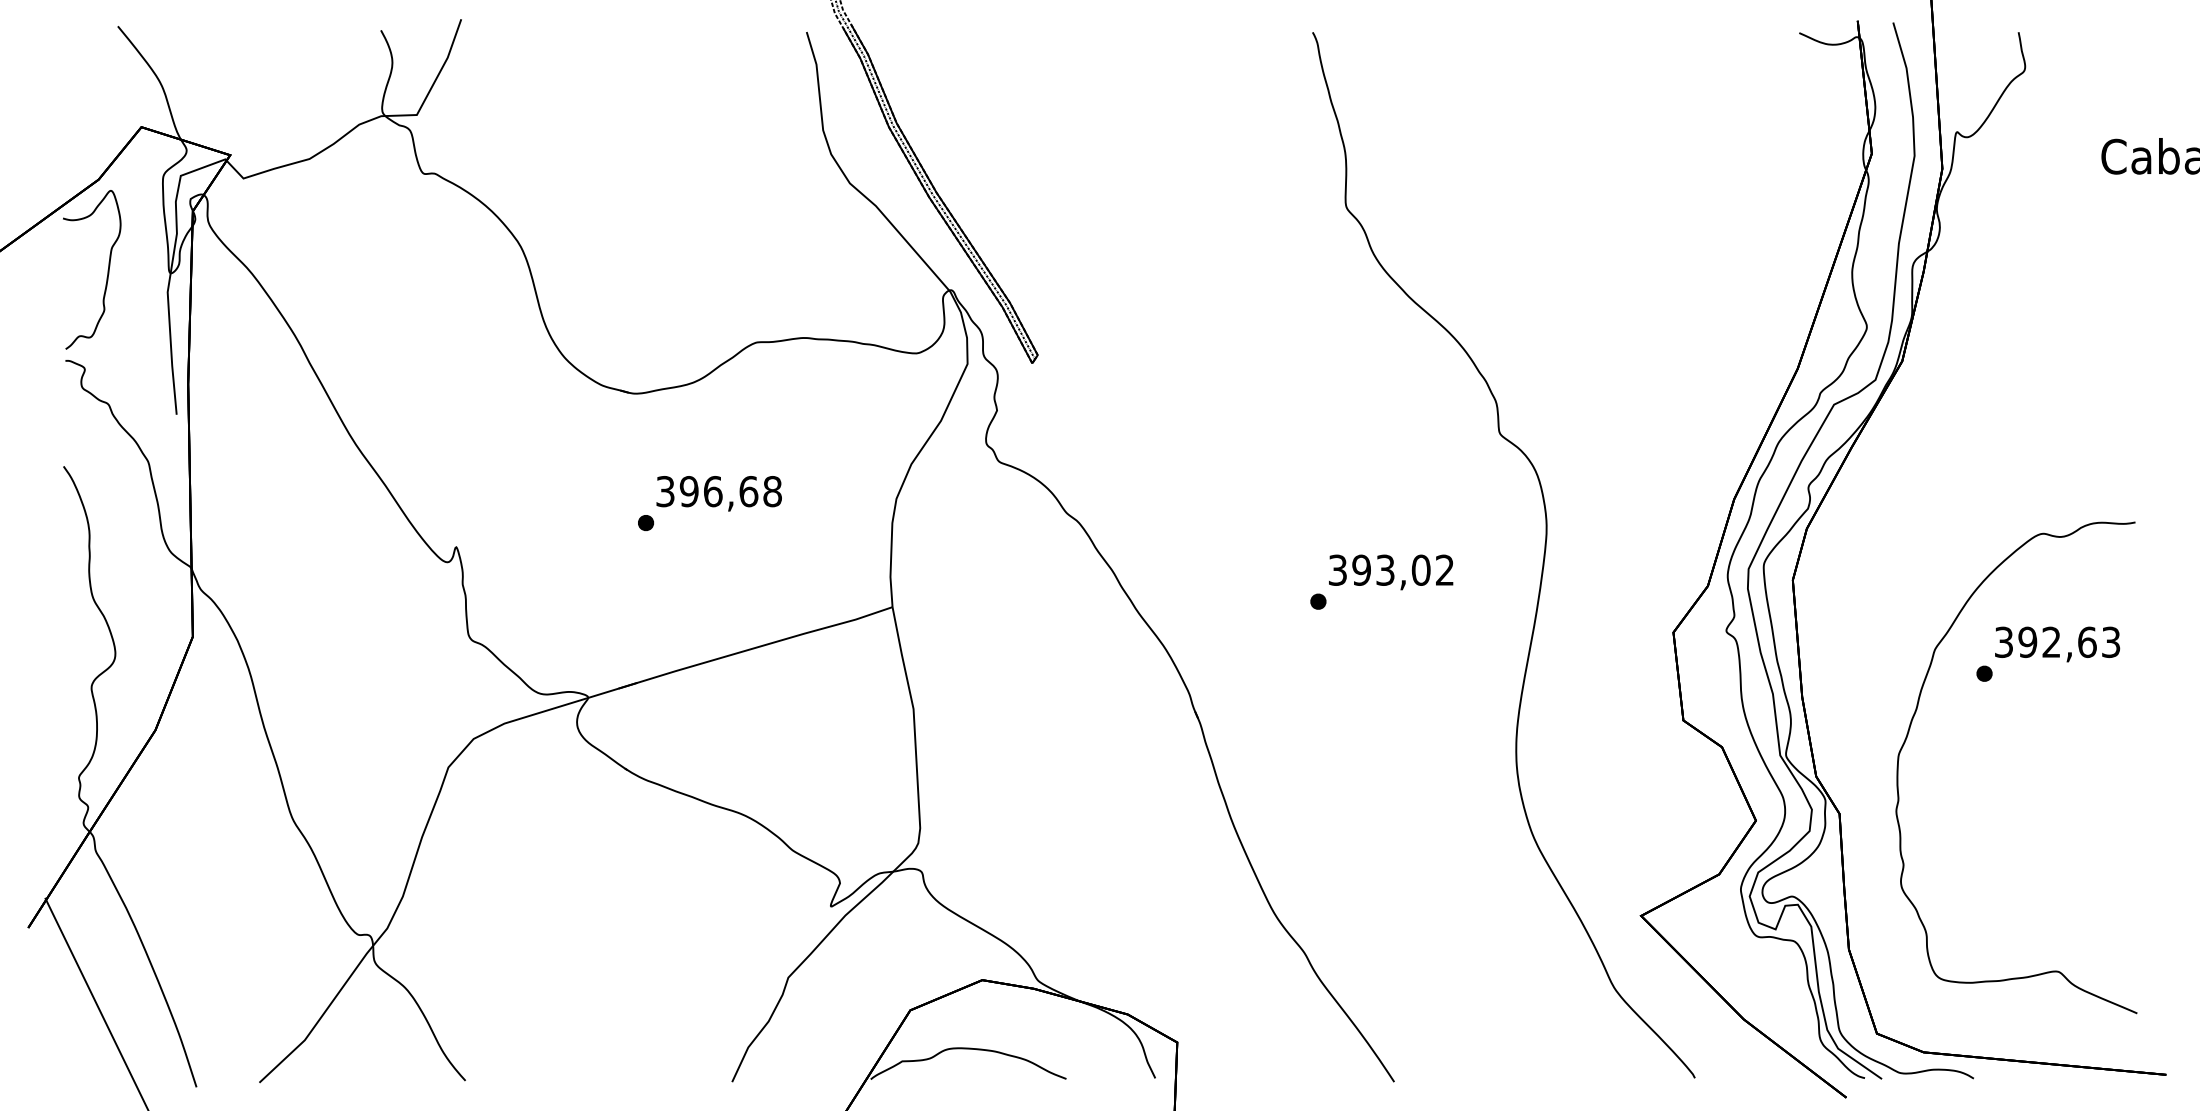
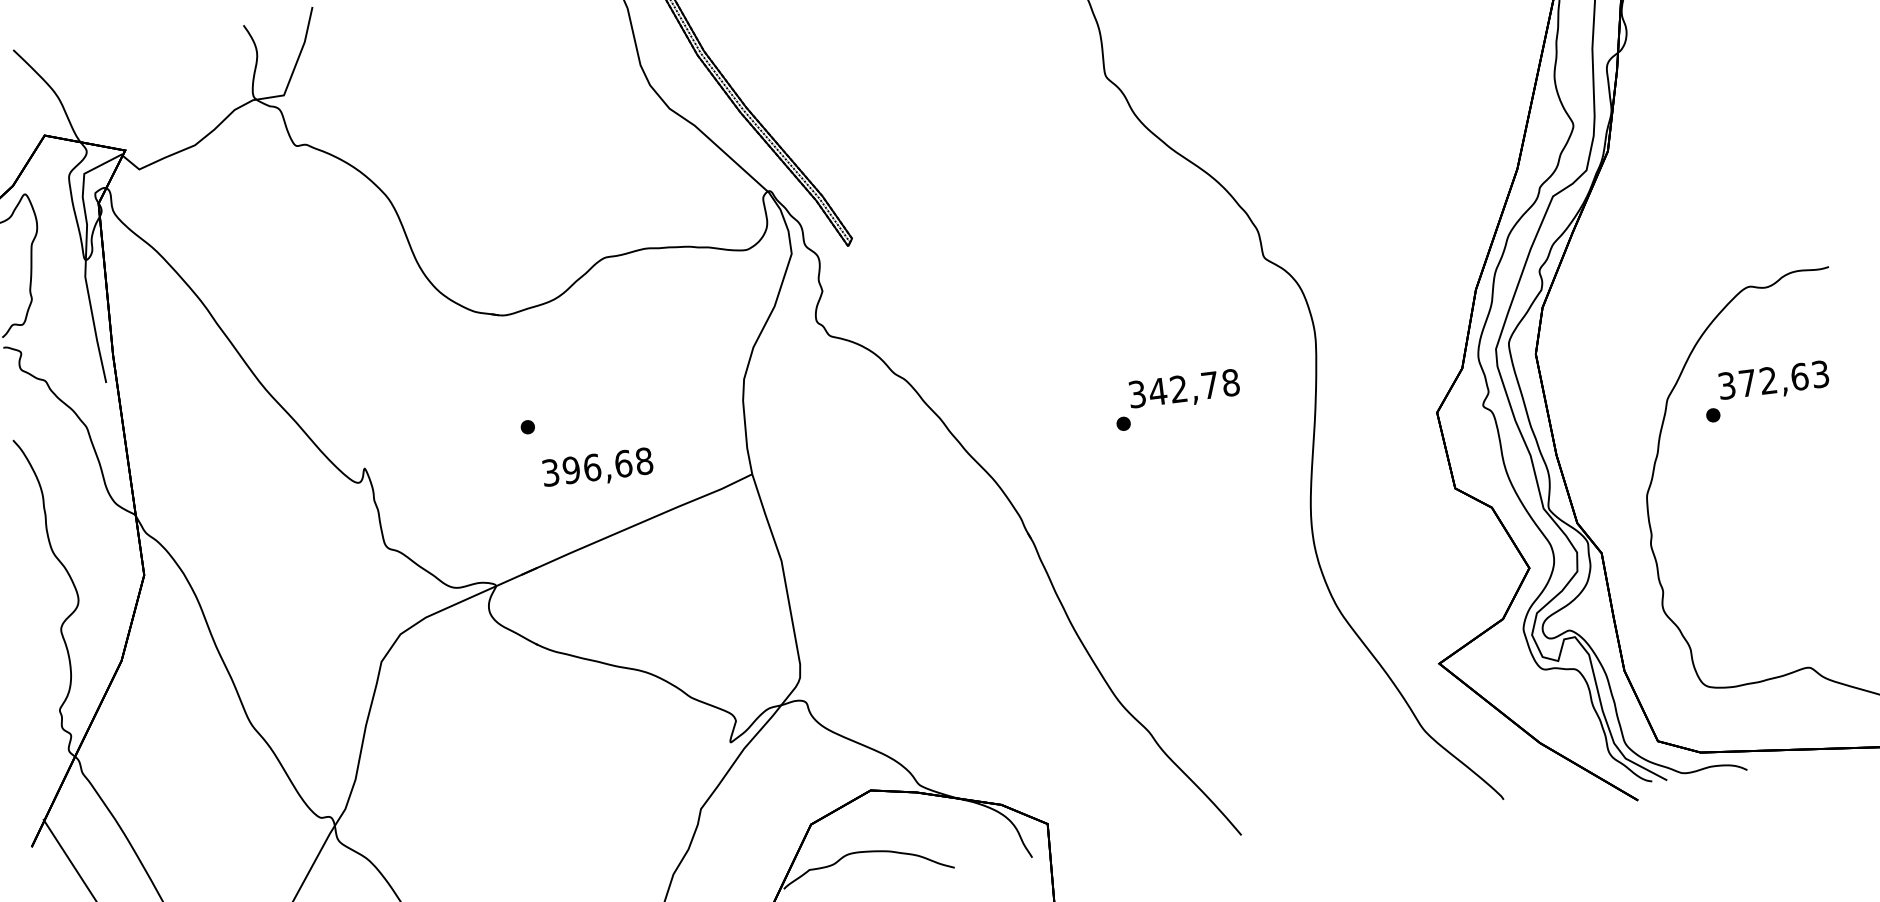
text: (718, 493) -> (597, 468), moved
text: (1402, 569) -> (1193, 386), 393,02 -> 342,78
text: (2027, 641) -> (1747, 382), 392,63 -> 372,63

